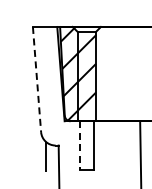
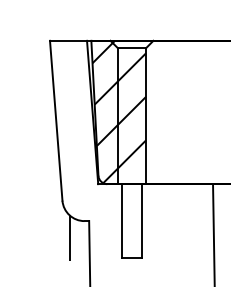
line: (37, 79) -> (56, 120), dashed -> solid
line: (80, 146) -> (122, 222), dashed -> solid

